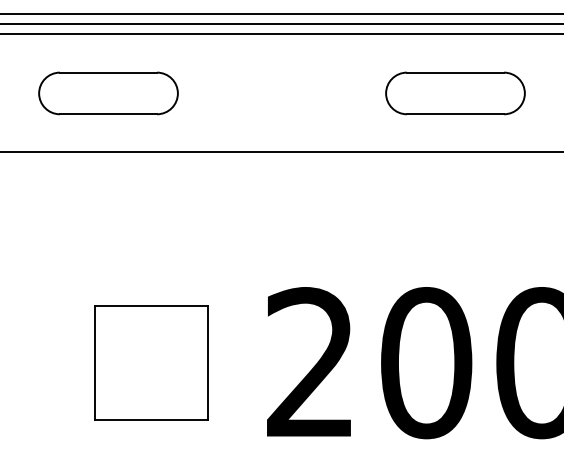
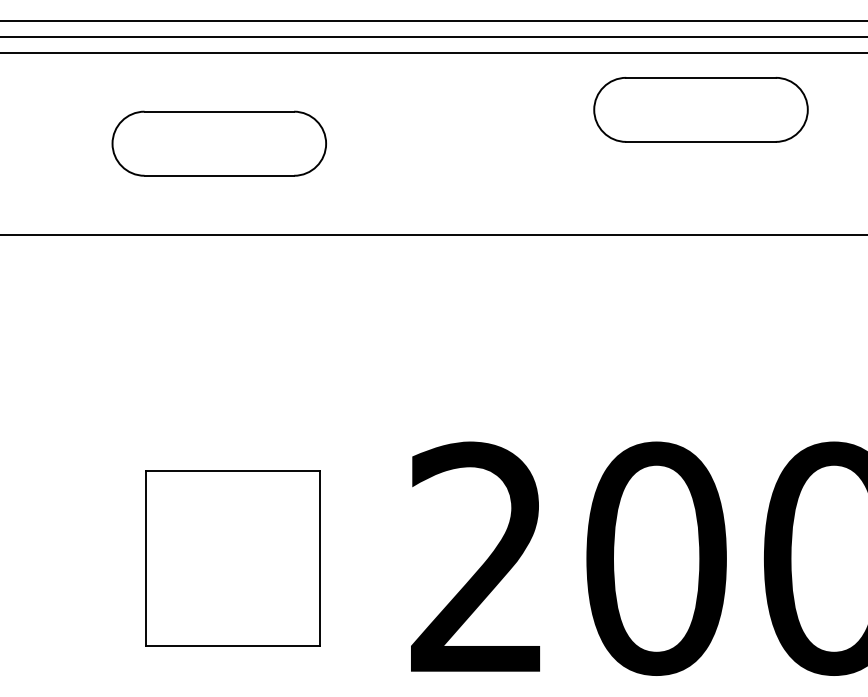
part: (108, 93) -> (219, 143), moved
part: (455, 93) -> (701, 109), moved

